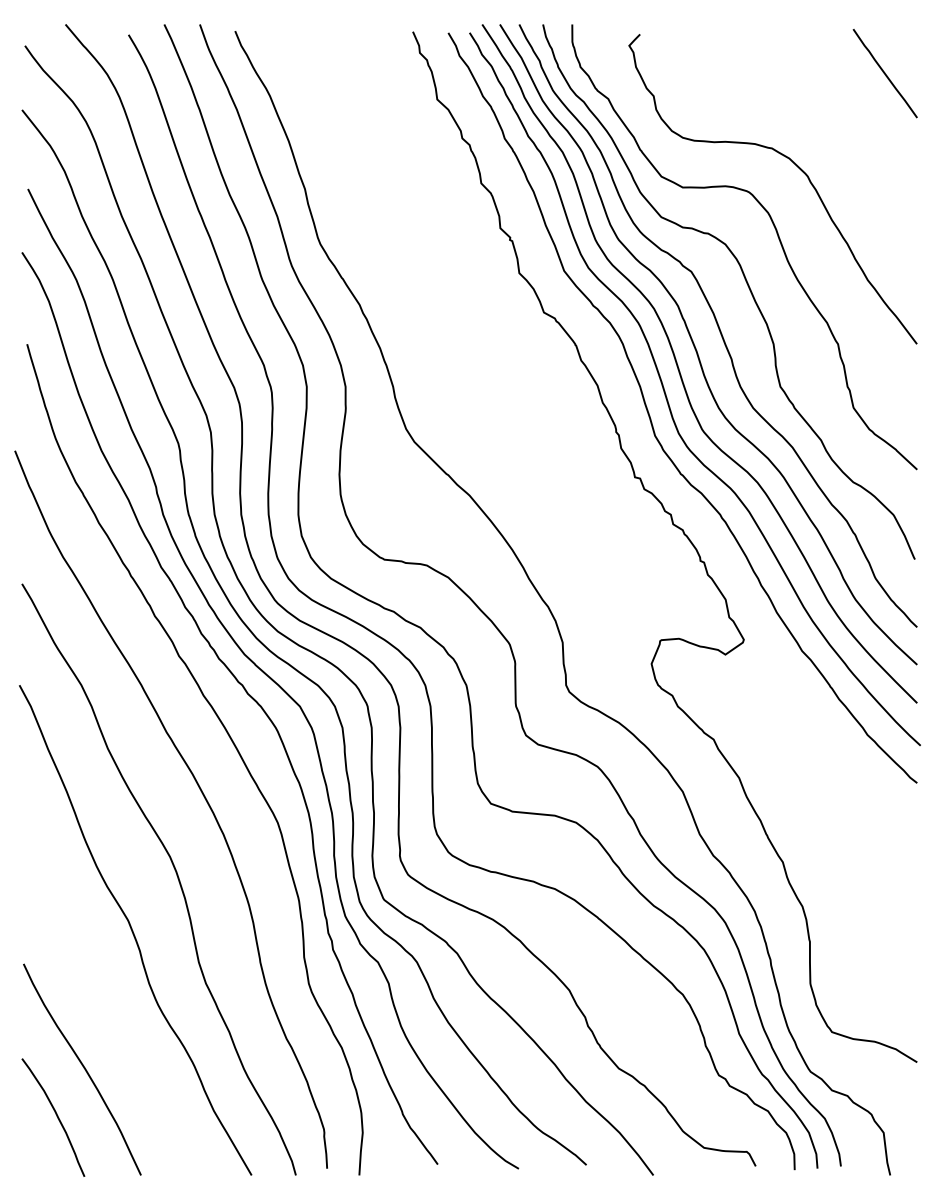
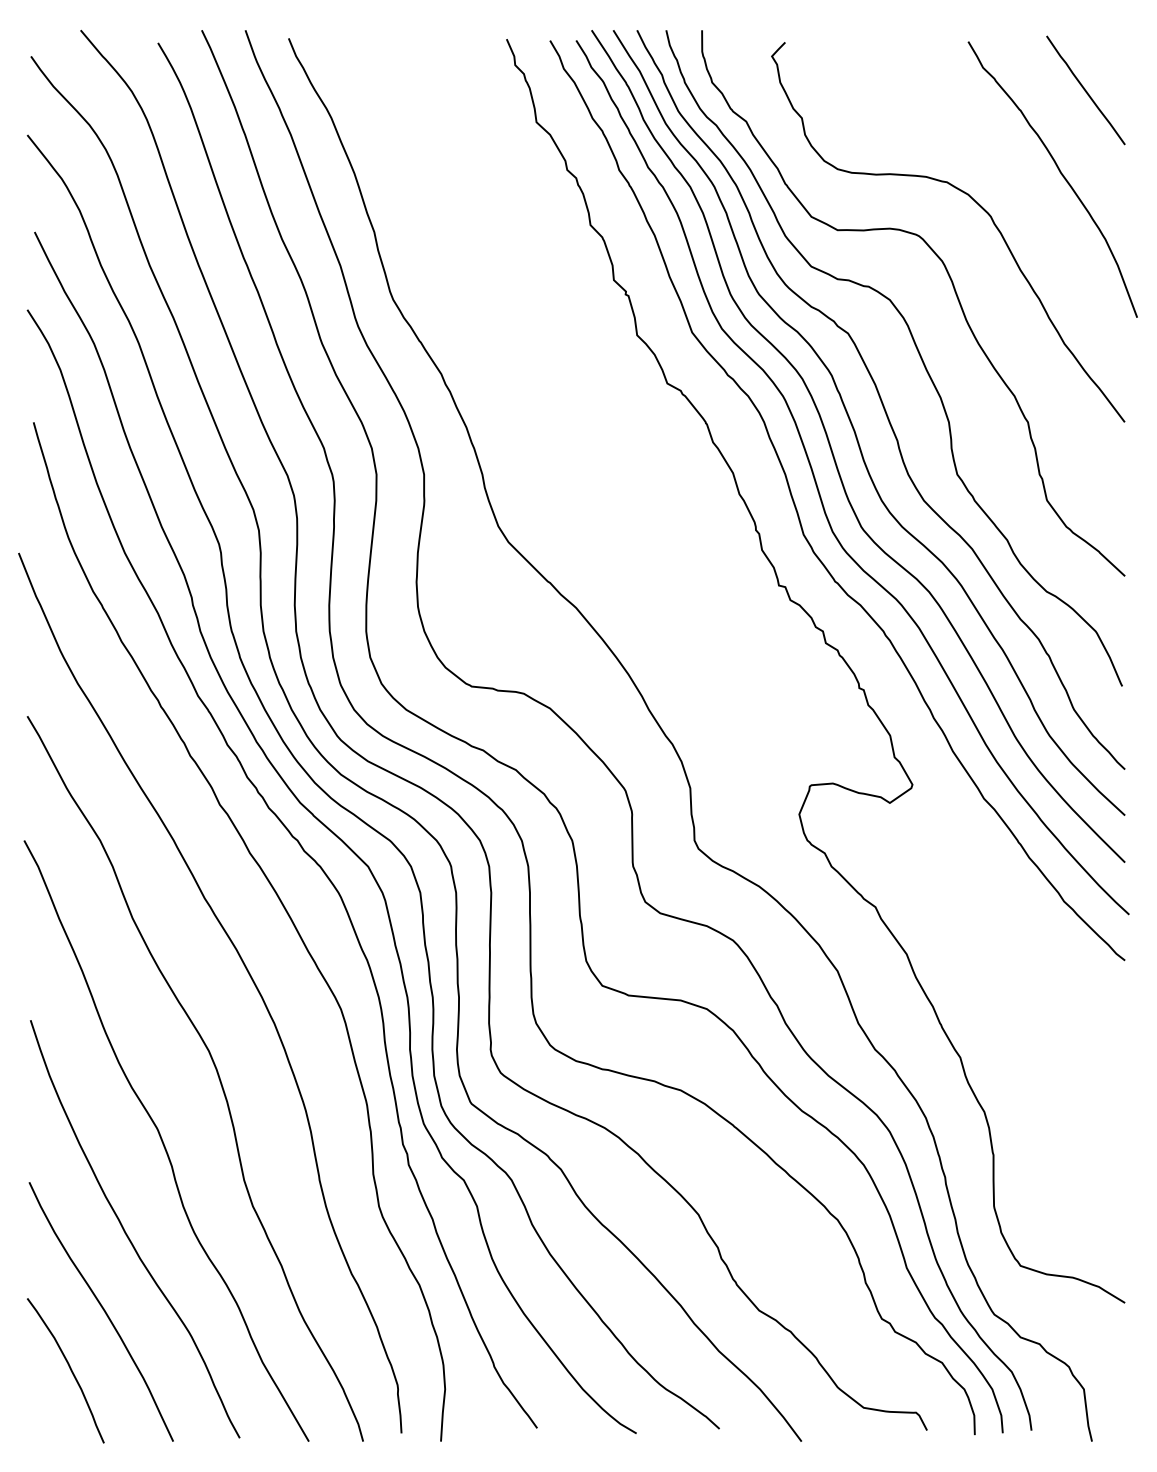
curve: (865, 142) -> (1061, 175), added
curve: (104, 1007) -> (128, 1235), added

